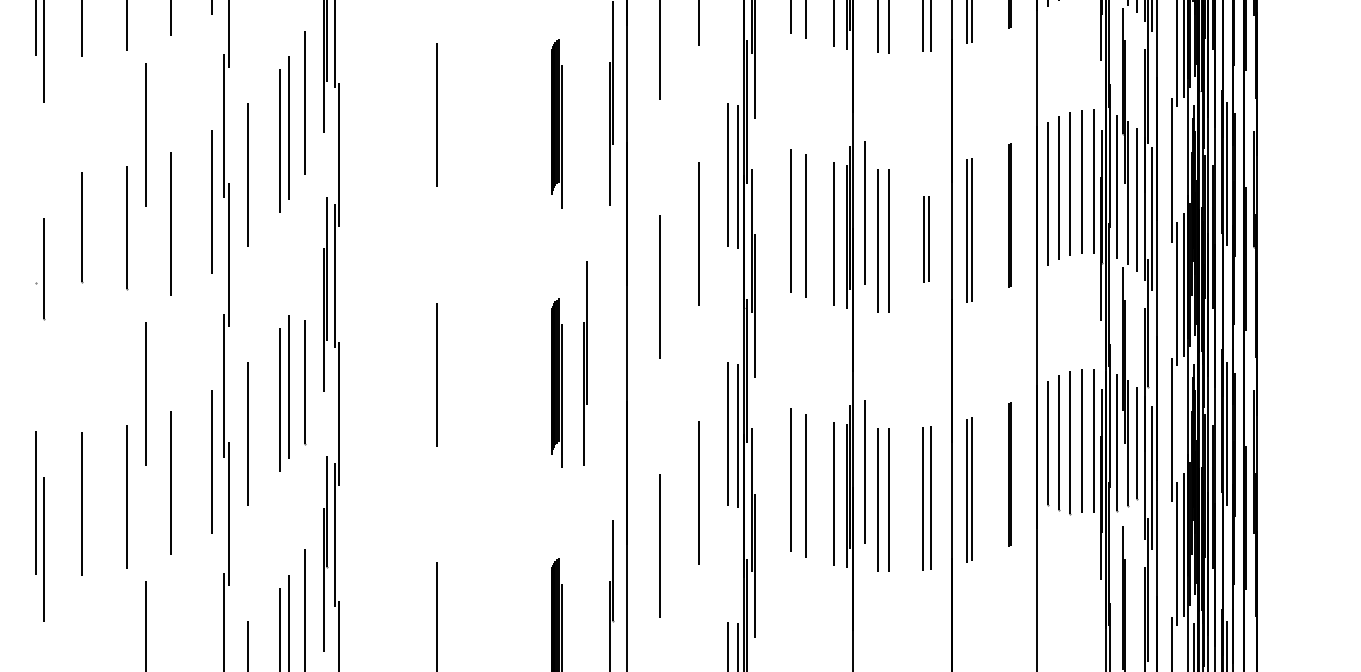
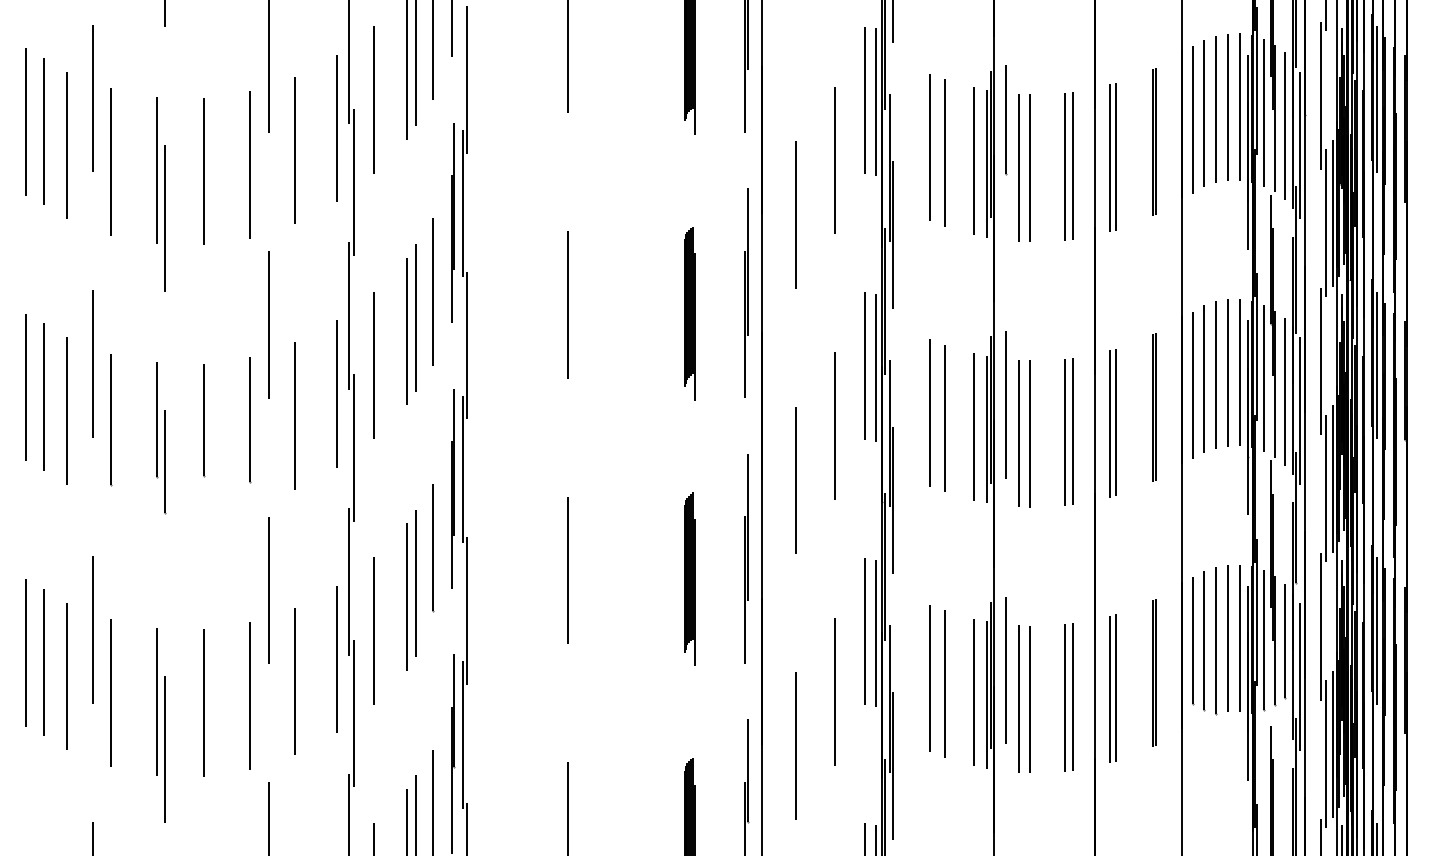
line: (35, 227) -> (156, 419), added
part: (926, 238) -> (1068, 431), size x1.67
part: (585, 362) -> (746, 558), moved
line: (306, 383) -> (433, 548), moved

